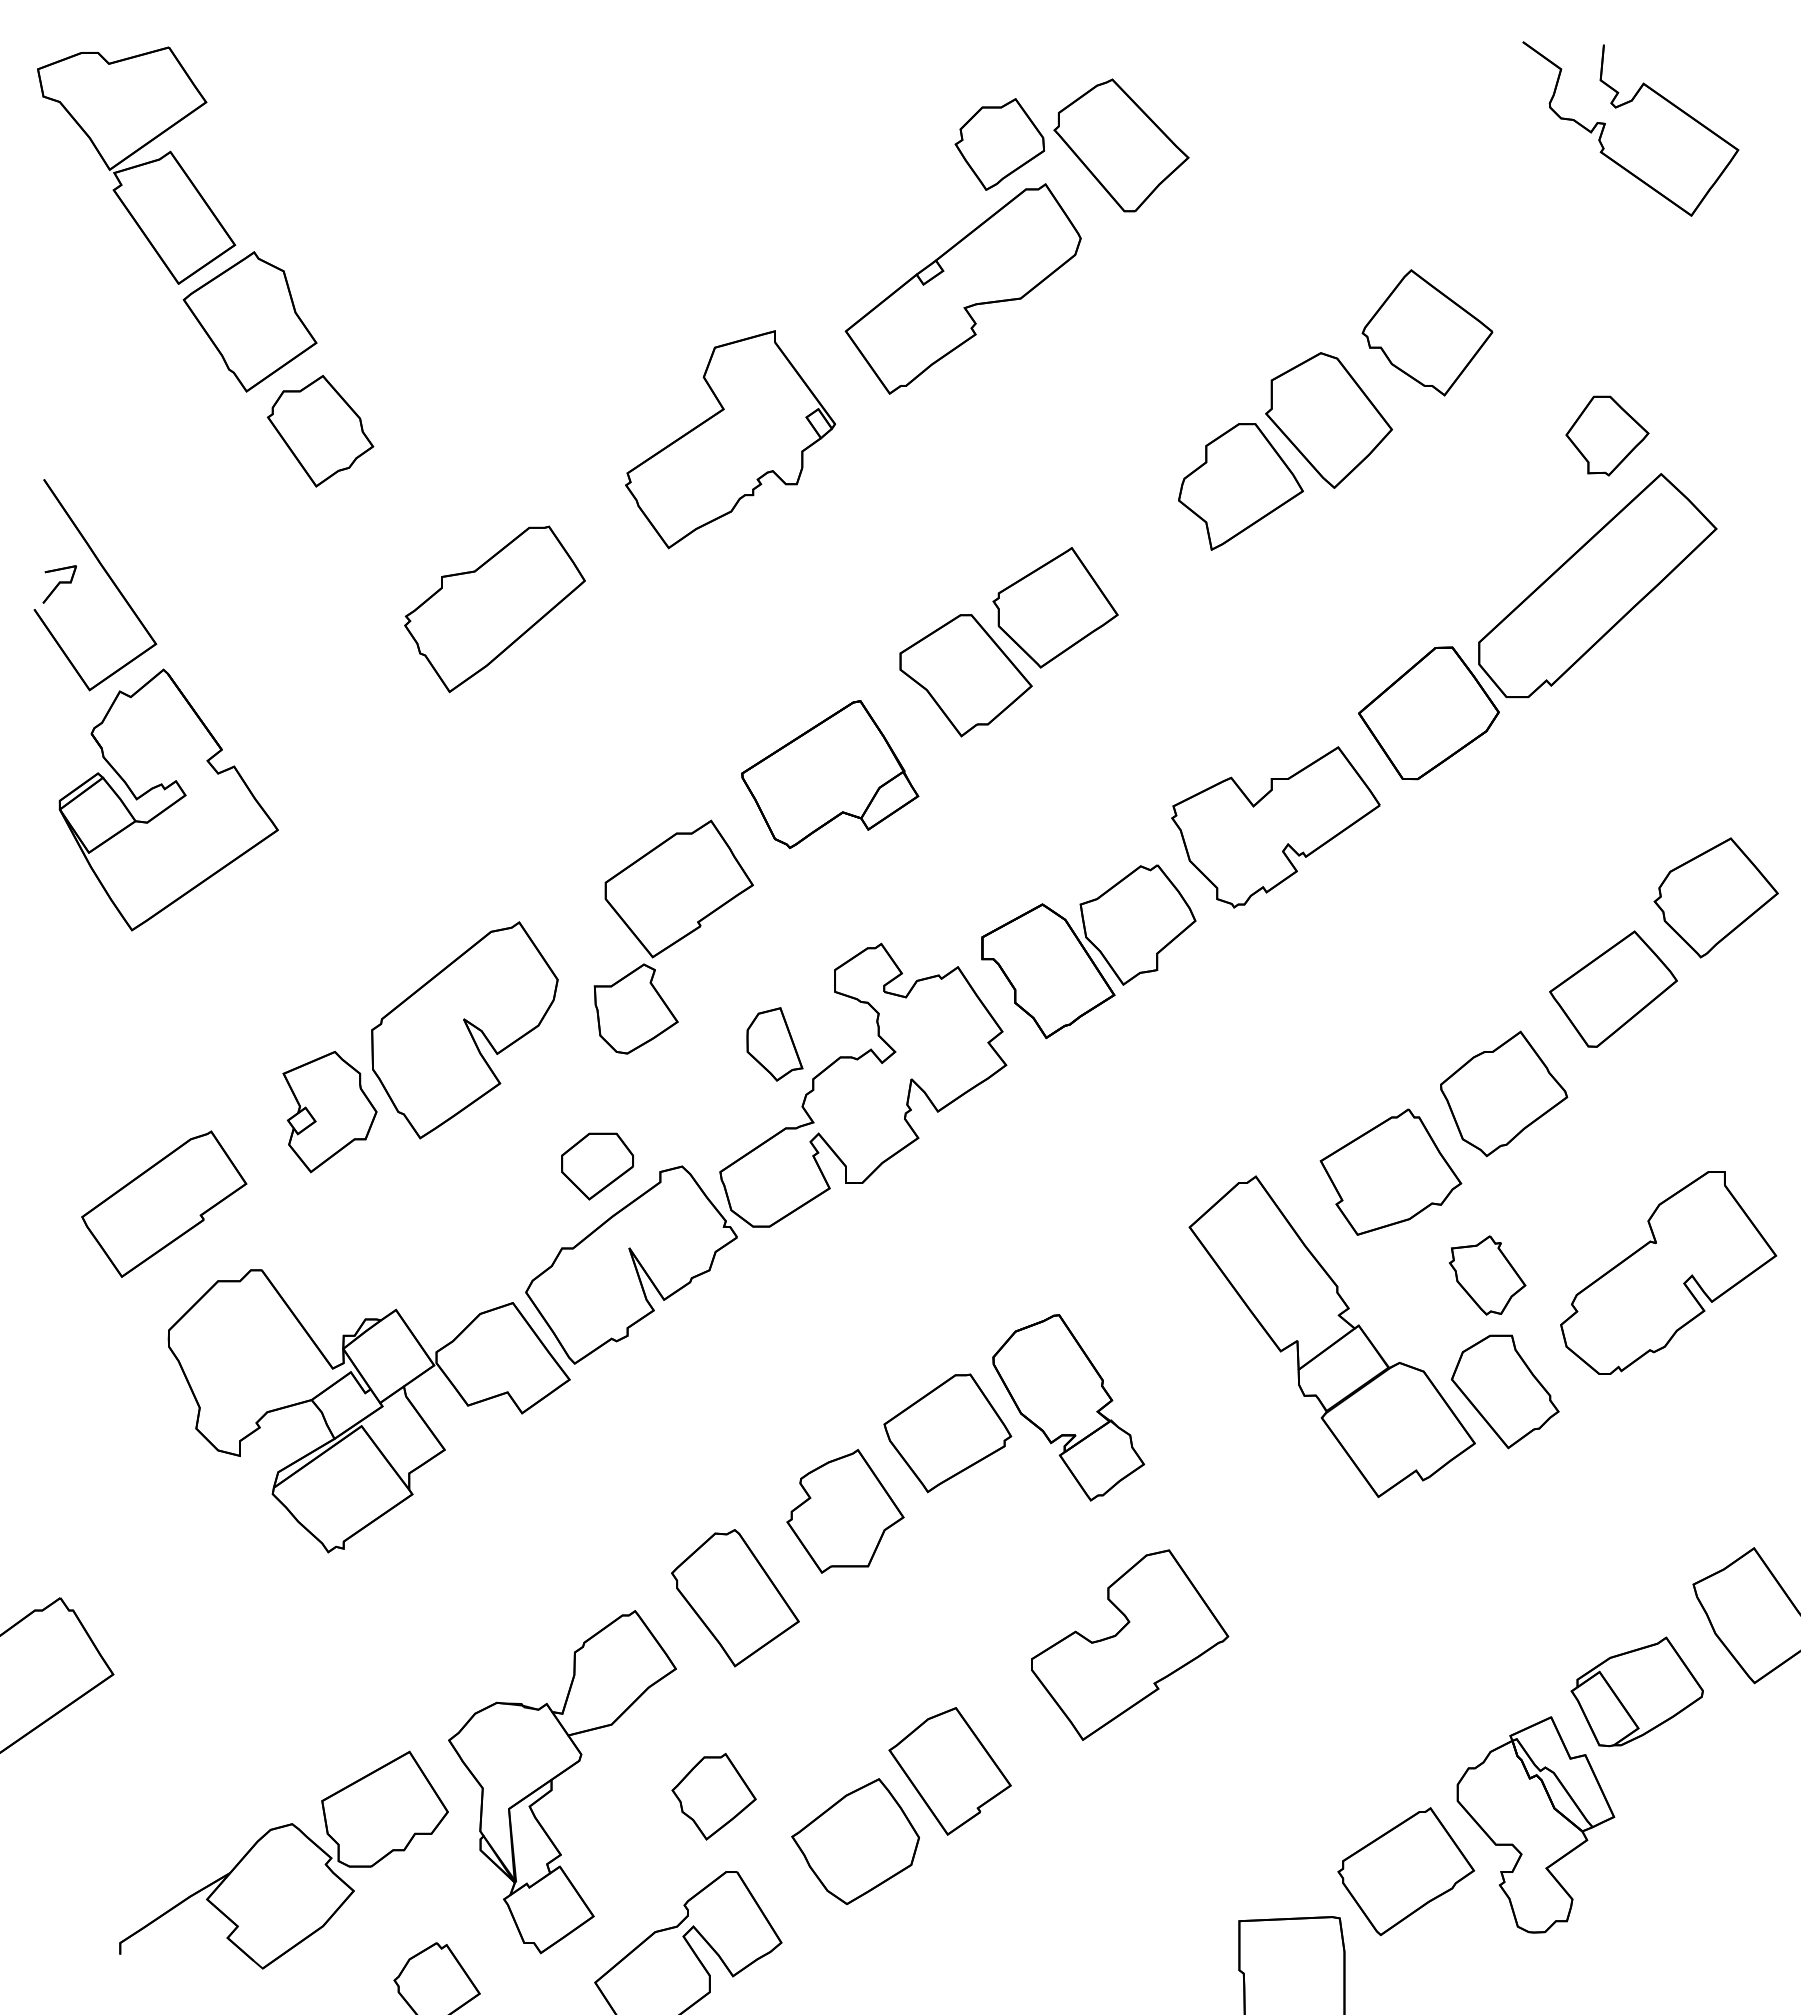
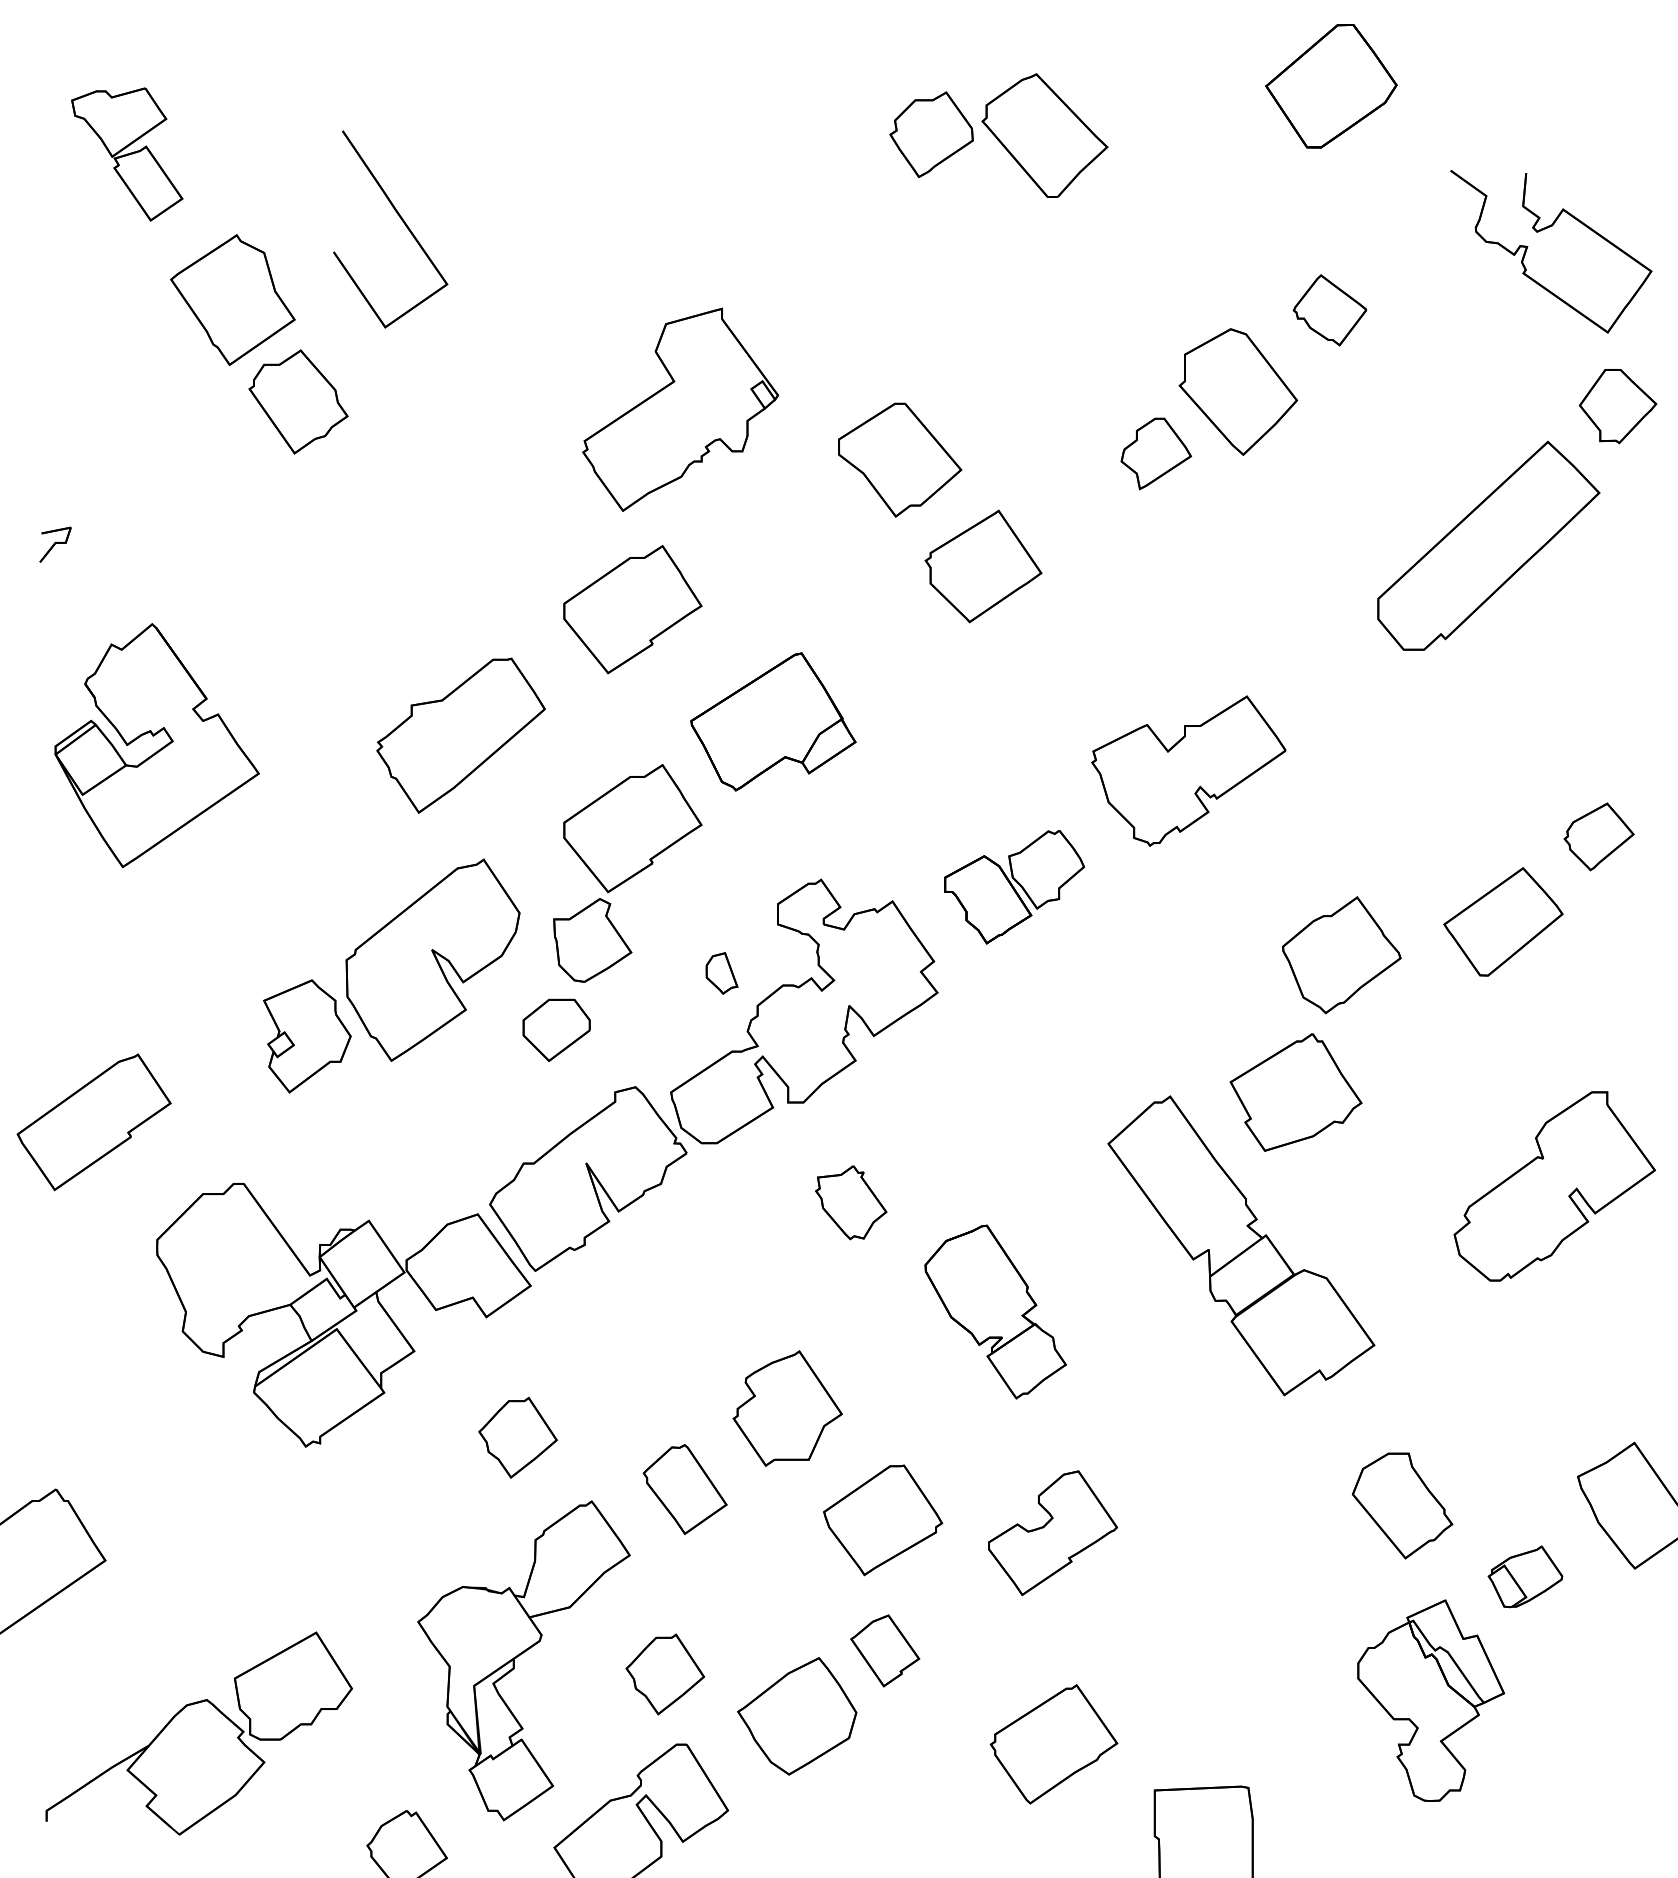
part: (1621, 106) -> (1542, 230), moved
part: (136, 165) -> (127, 154), size x0.6
part: (962, 288) -> (896, 268), removed
part: (1427, 332) -> (1330, 309), size x0.6
part: (1607, 435) -> (1618, 405), moved
part: (1240, 486) -> (1155, 453), size x0.6
part: (108, 577) -> (402, 222), moved
part: (494, 609) -> (460, 735), moved
part: (678, 653) -> (632, 609), added
part: (965, 675) -> (899, 460), moved
part: (1428, 713) -> (1331, 86), moved
part: (1715, 897) -> (1598, 836), size x0.6
part: (1088, 951) -> (1014, 886), size x0.7
part: (774, 1044) -> (721, 973), size x0.6
part: (1504, 1093) -> (1342, 954), moved
part: (597, 1166) -> (556, 1030), moved
part: (164, 1203) -> (94, 1121), moved
part: (1487, 1275) -> (851, 1202), moved
part: (1505, 1391) -> (1402, 1505), moved
part: (947, 1433) -> (882, 1520), moved
part: (555, 1542) -> (517, 1437), added
part: (735, 1598) -> (685, 1489), size x0.7
part: (1130, 1644) -> (1053, 1532), size x0.7
part: (1636, 1691) -> (1524, 1576), size x0.6
part: (949, 1771) -> (884, 1650), size x0.6
part: (283, 1859) -> (198, 1732), moved
part: (1406, 1871) -> (1054, 1744), moved

